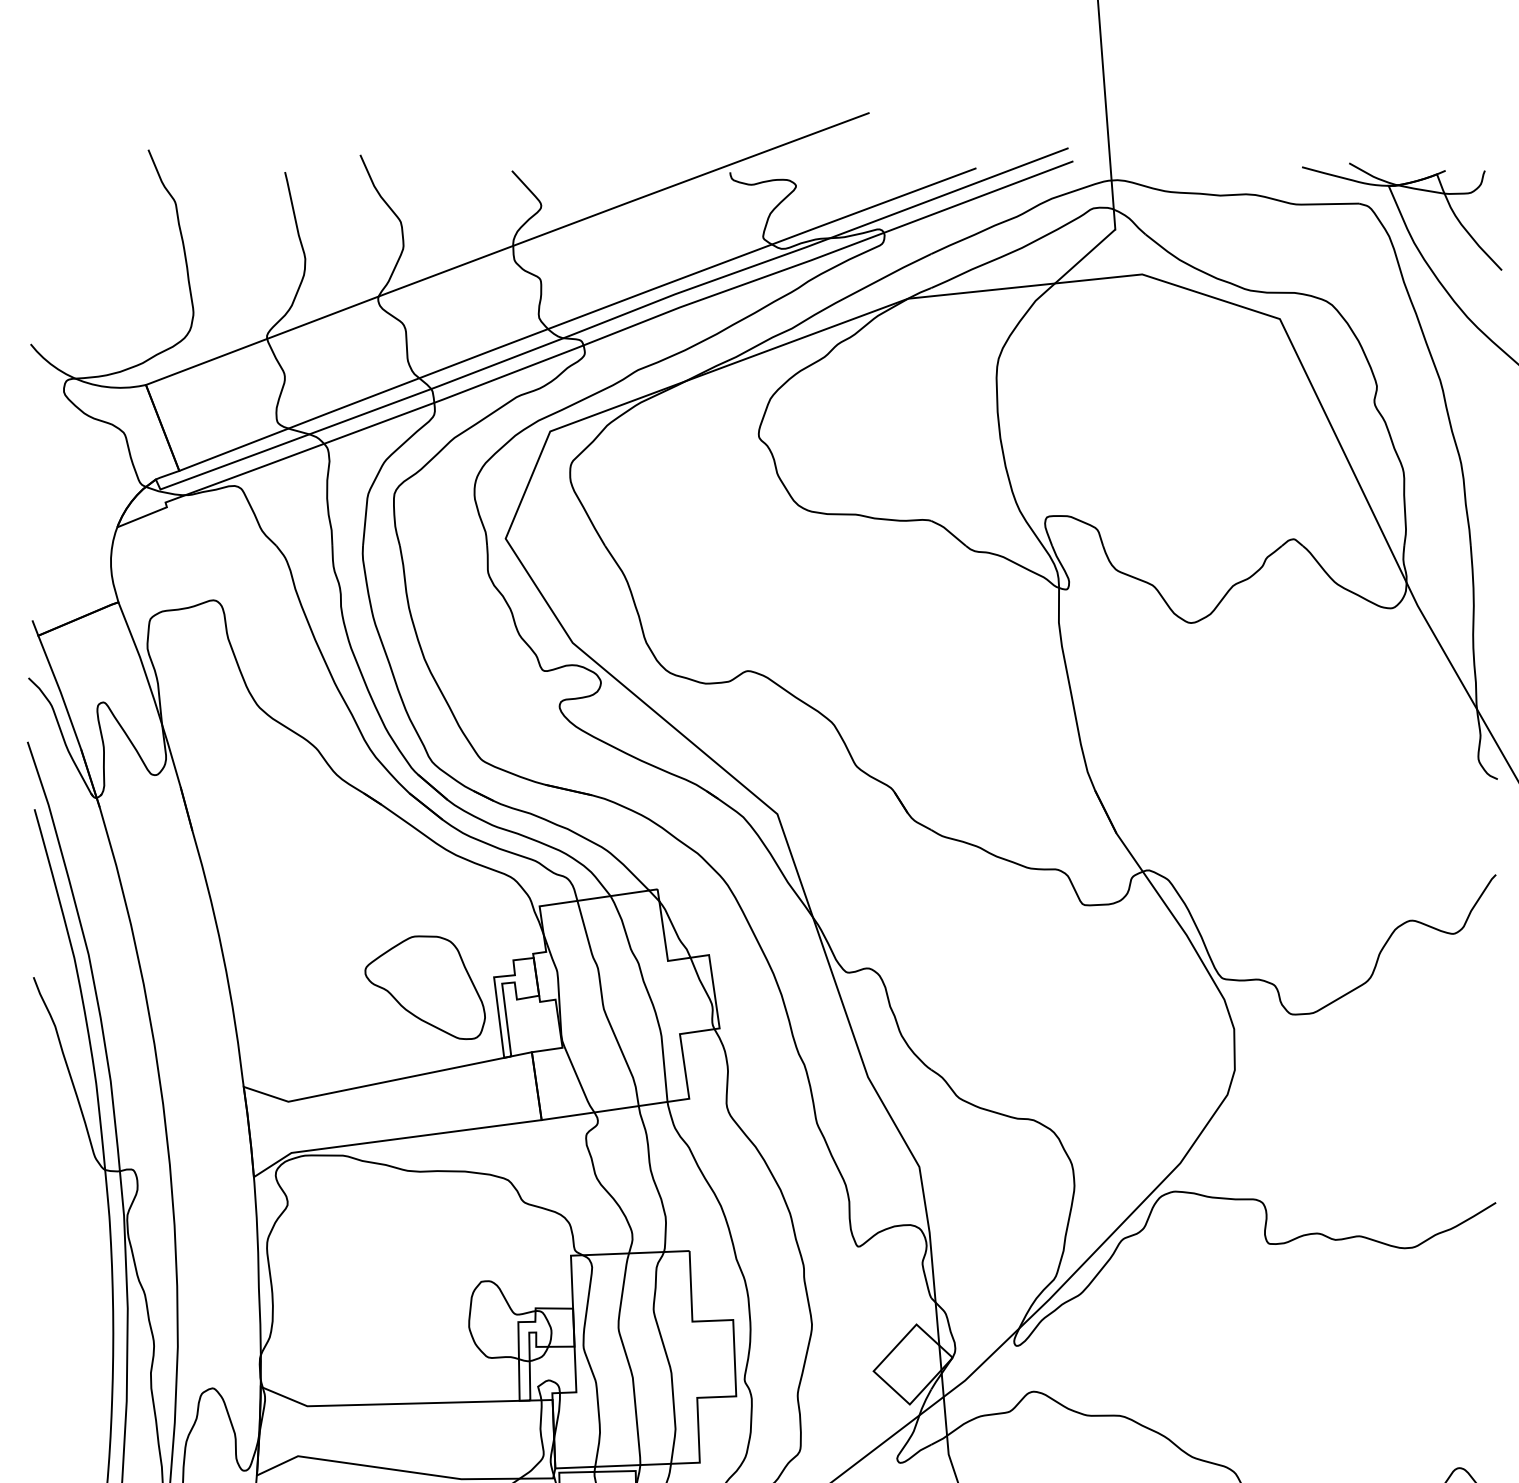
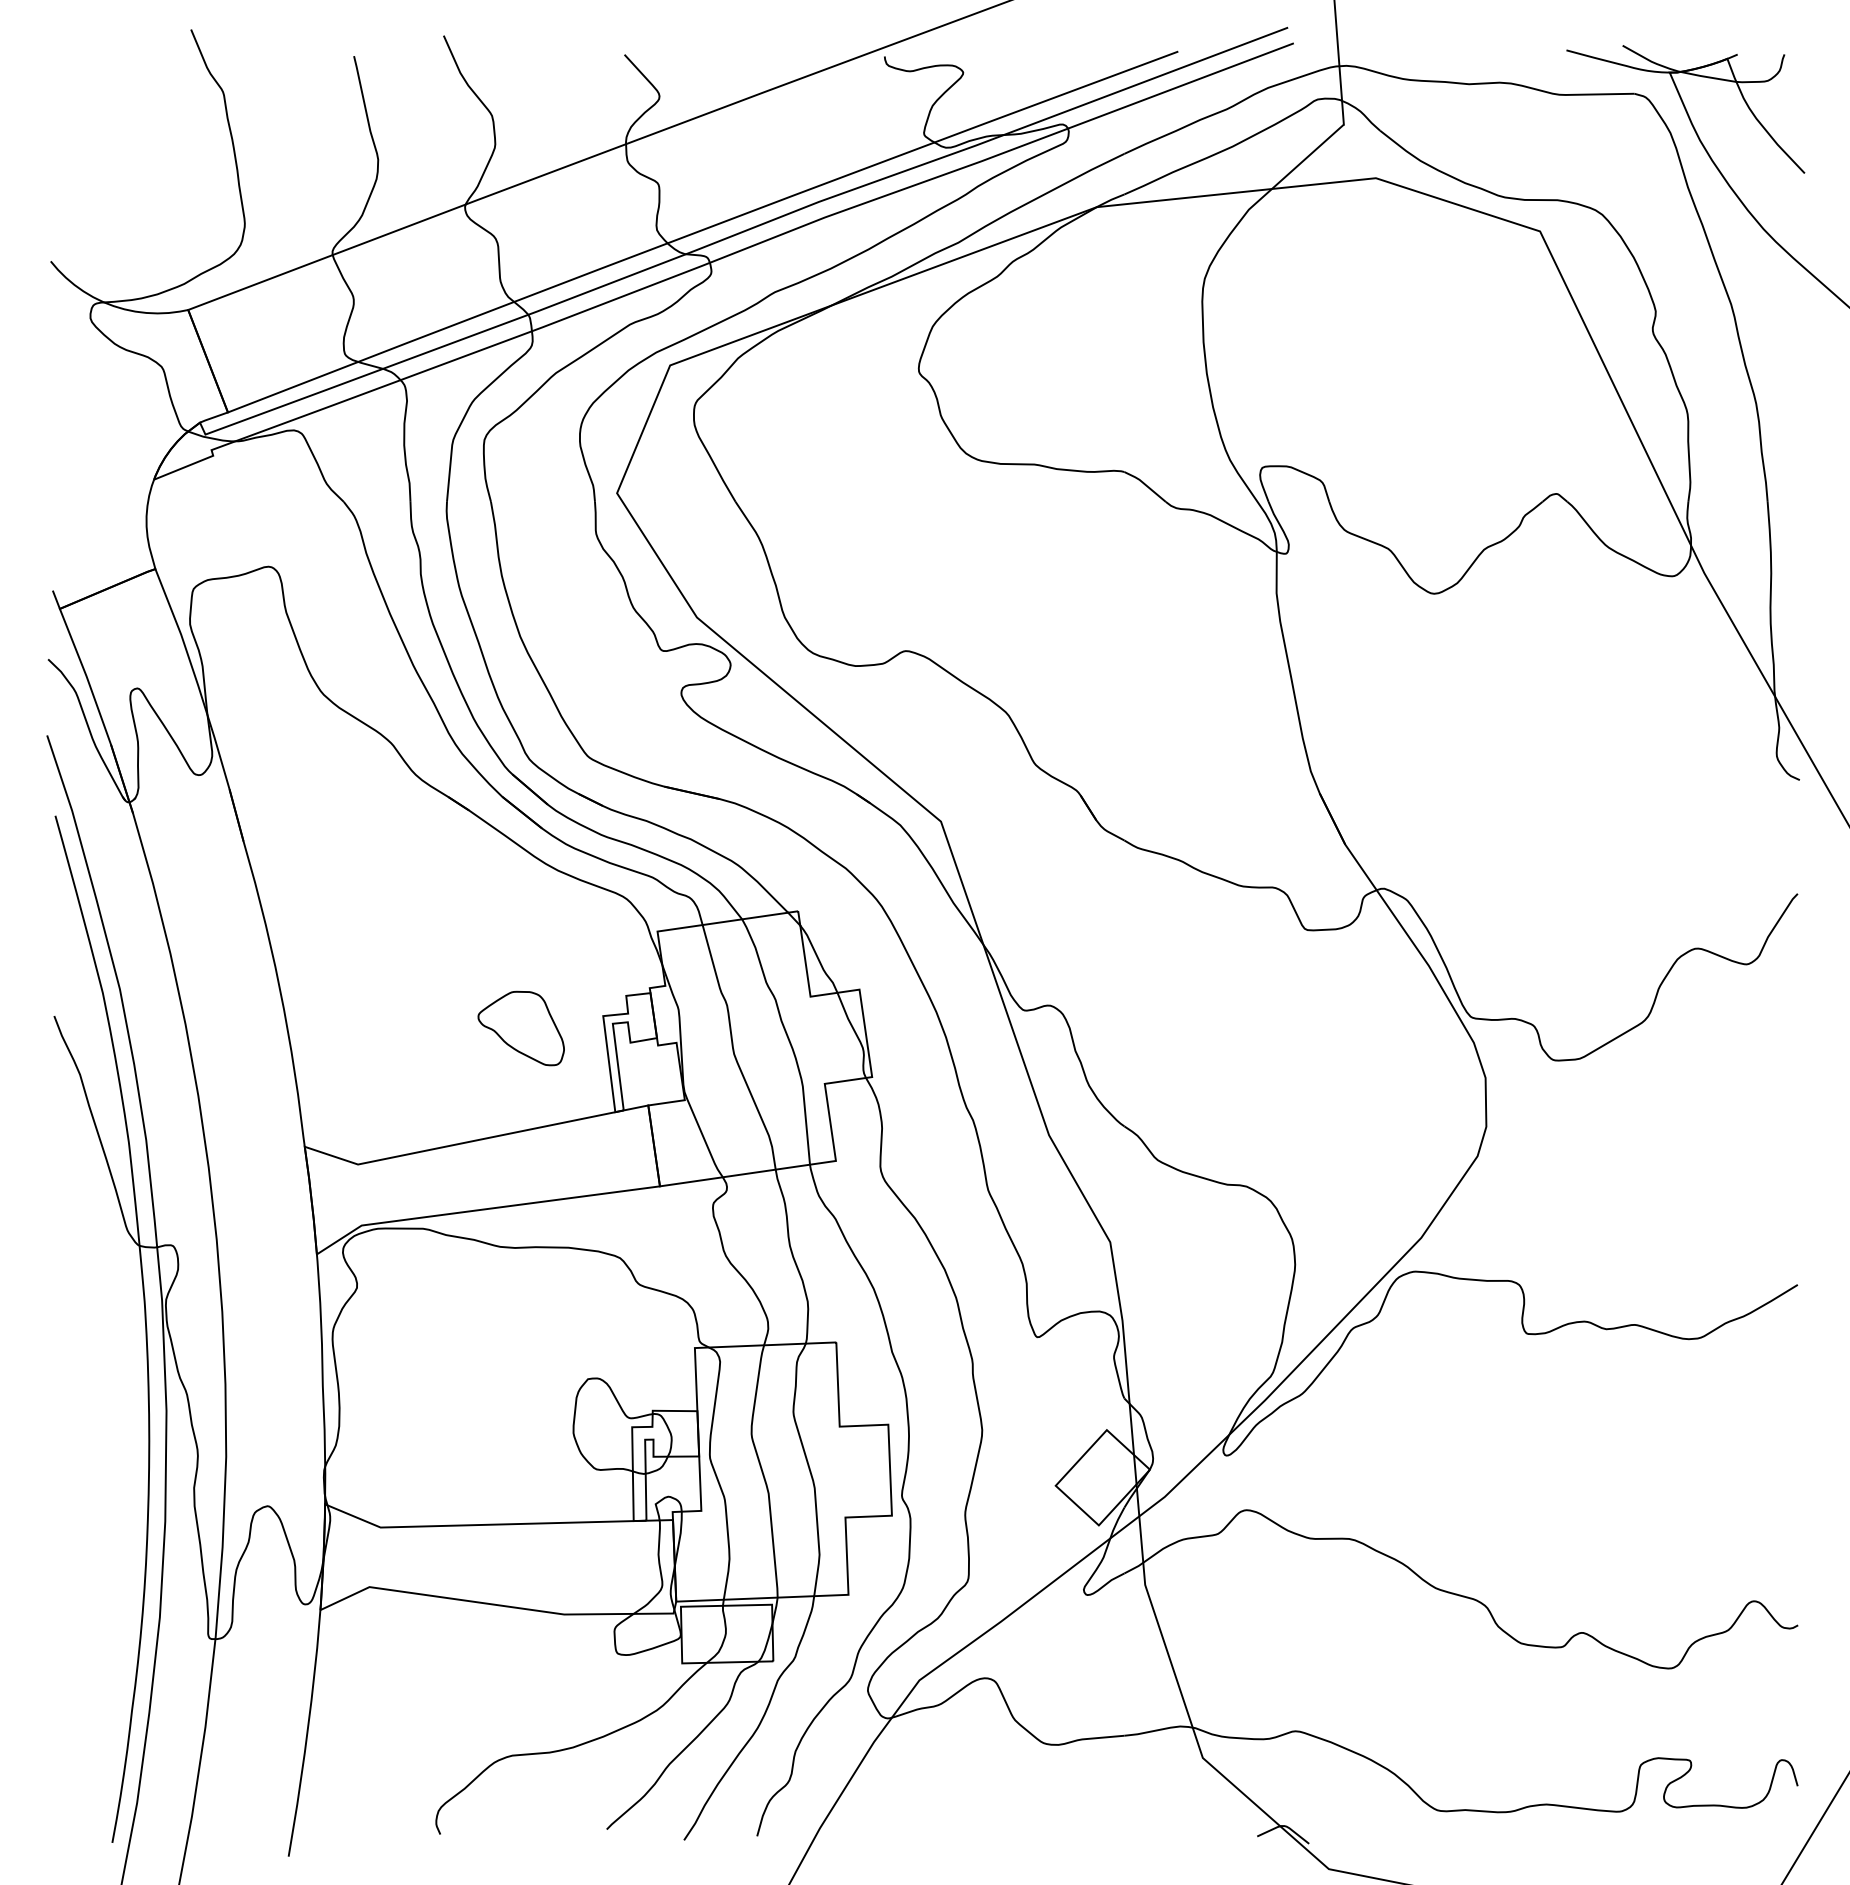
part: (425, 987) -> (521, 1028), size x0.6

